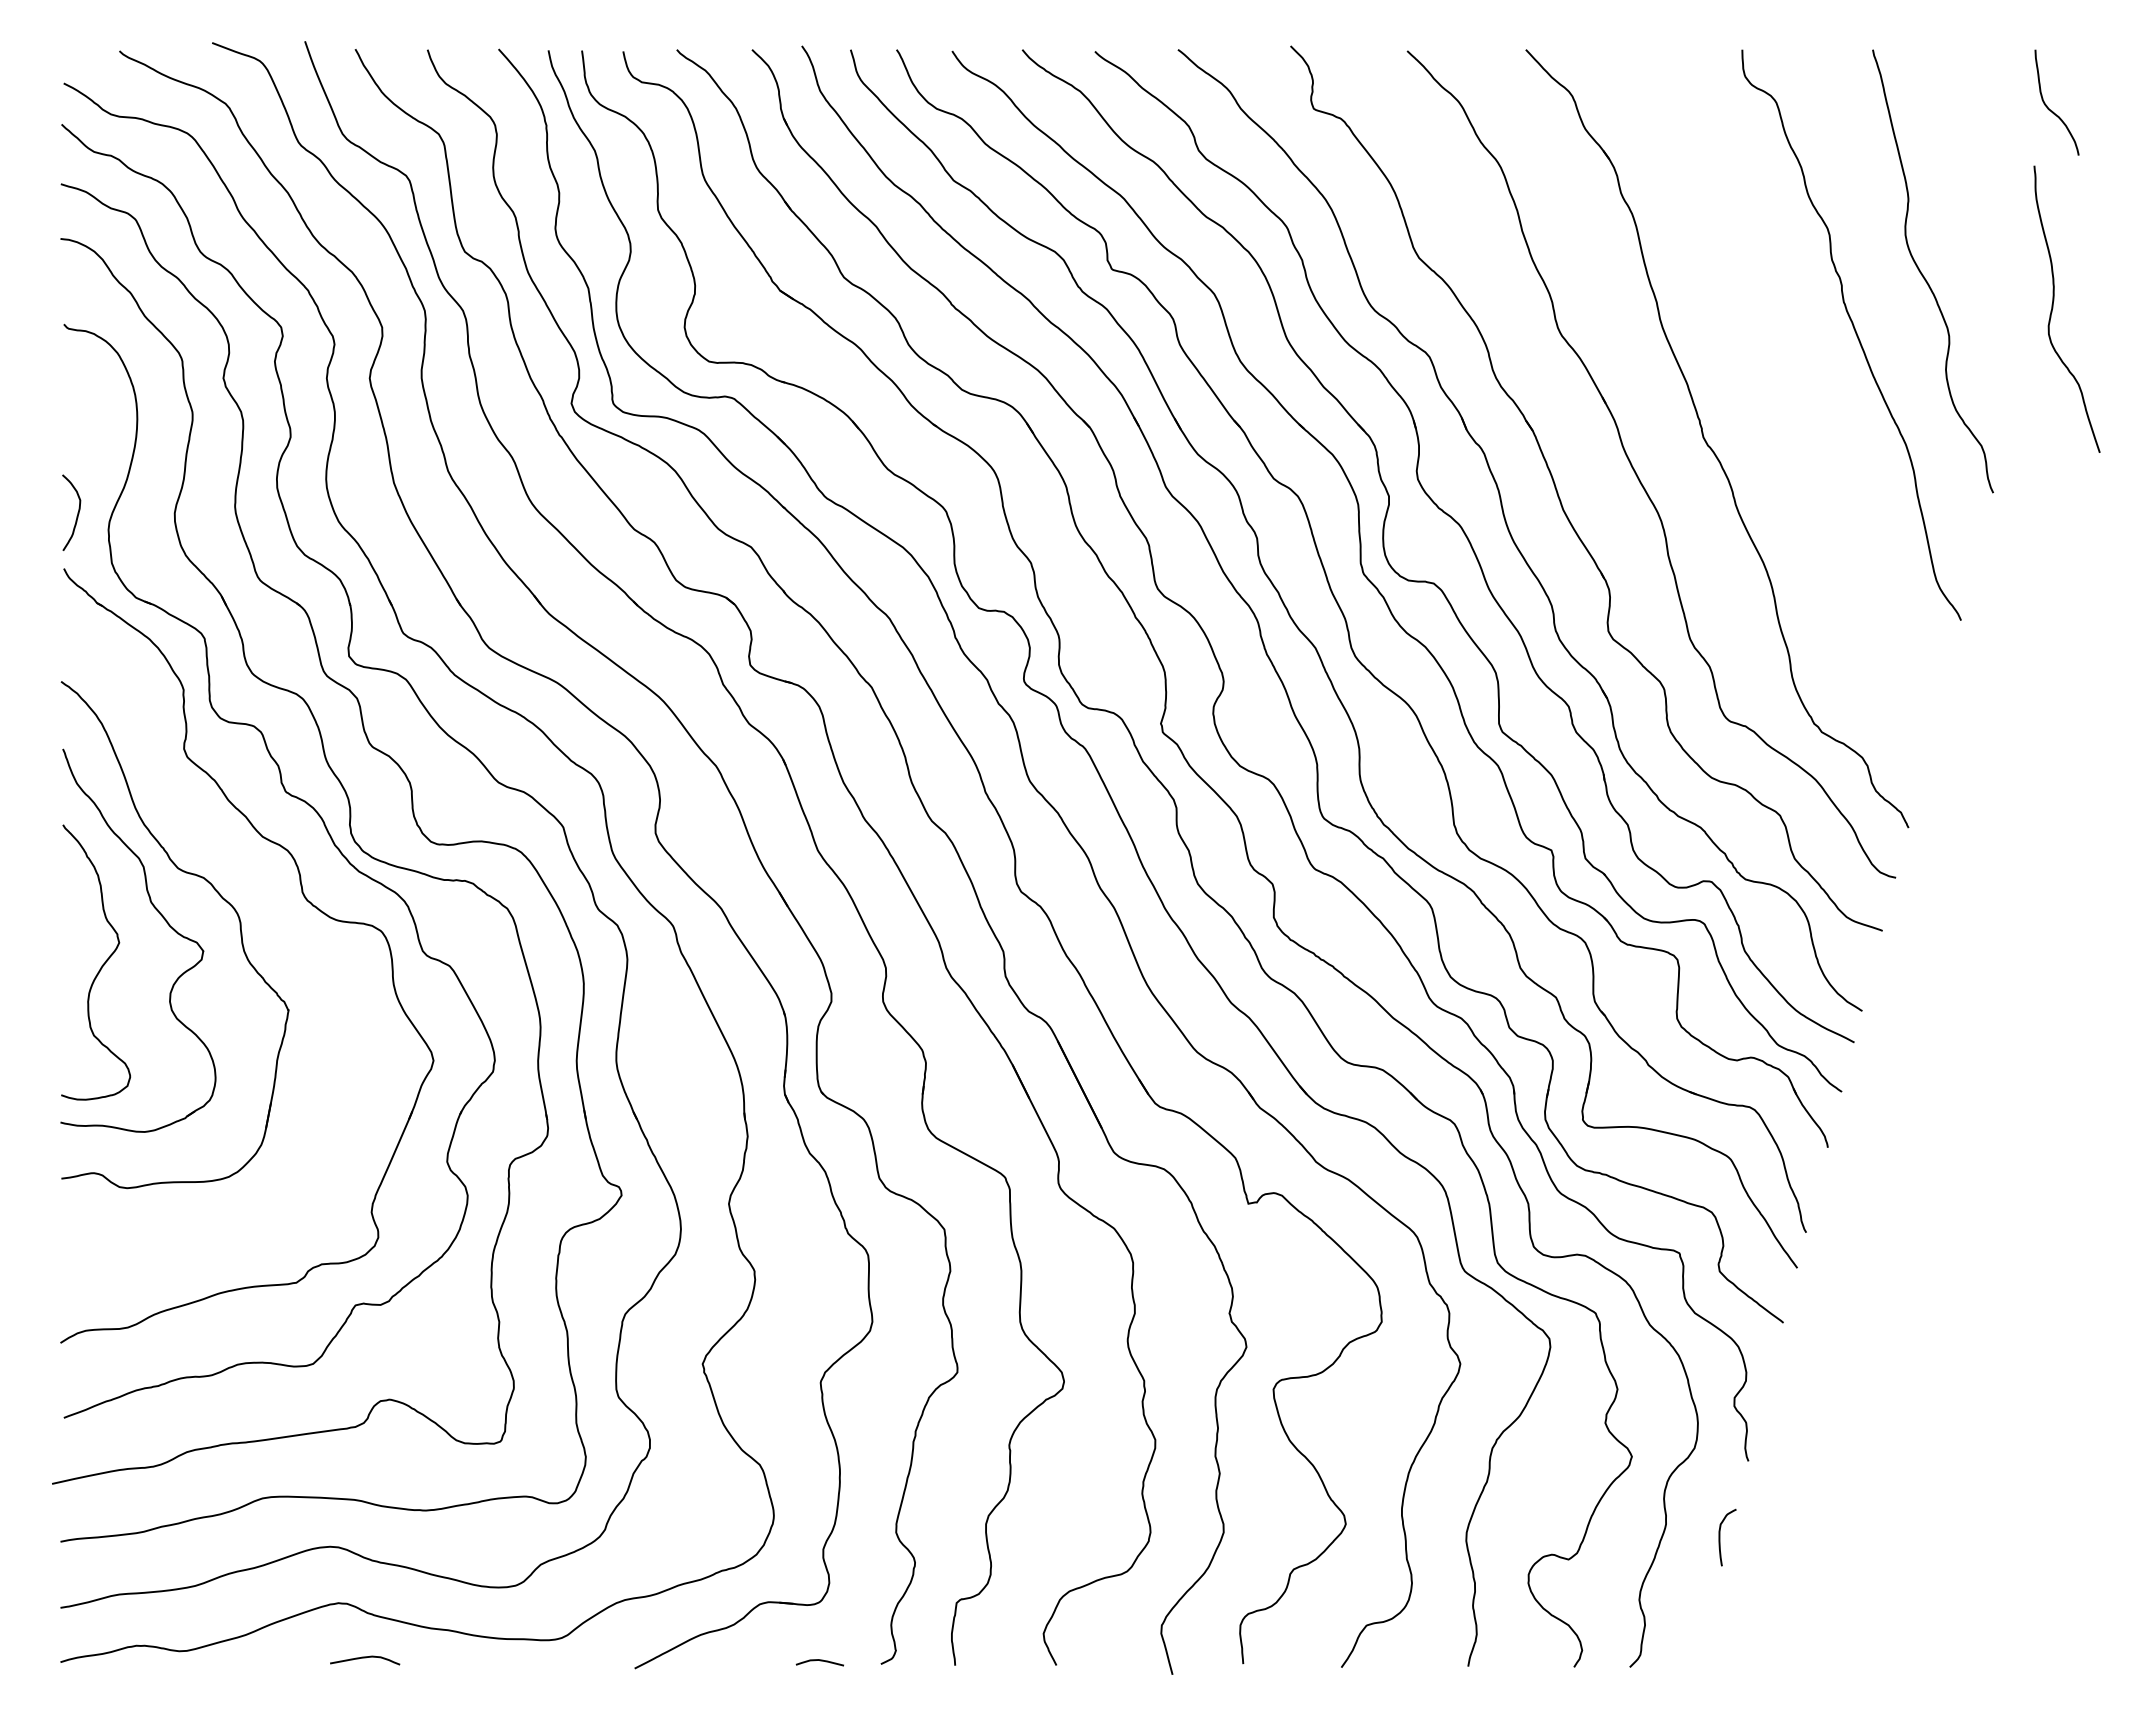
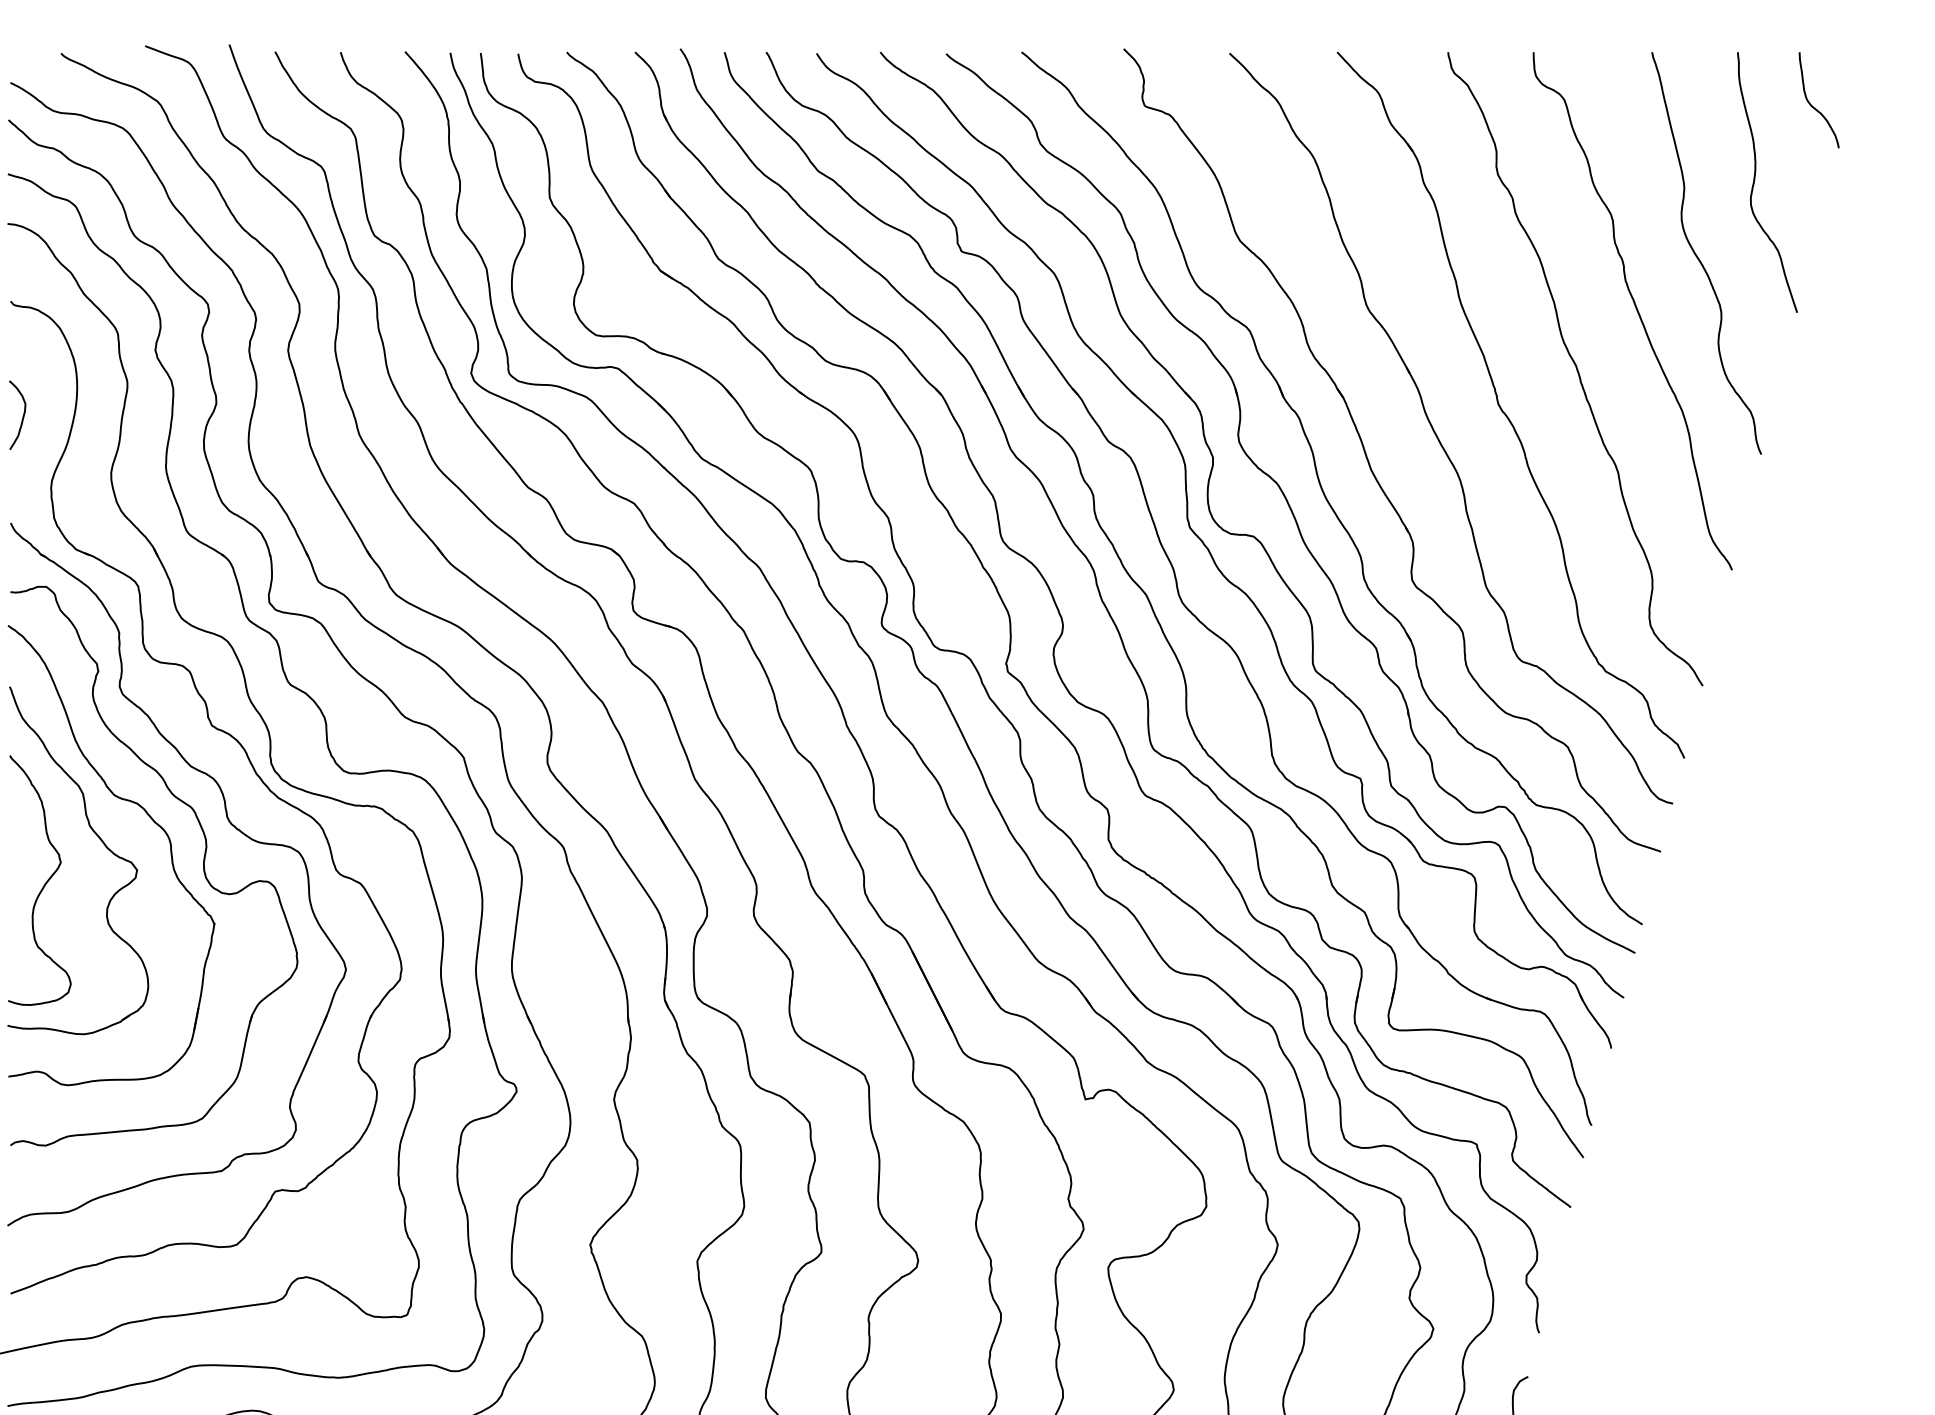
curve: (2053, 308) -> (1755, 181), moved
curve: (1788, 397) -> (1575, 367), added
curve: (77, 512) -> (22, 414), moved
part: (276, 946) -> (203, 865), added

